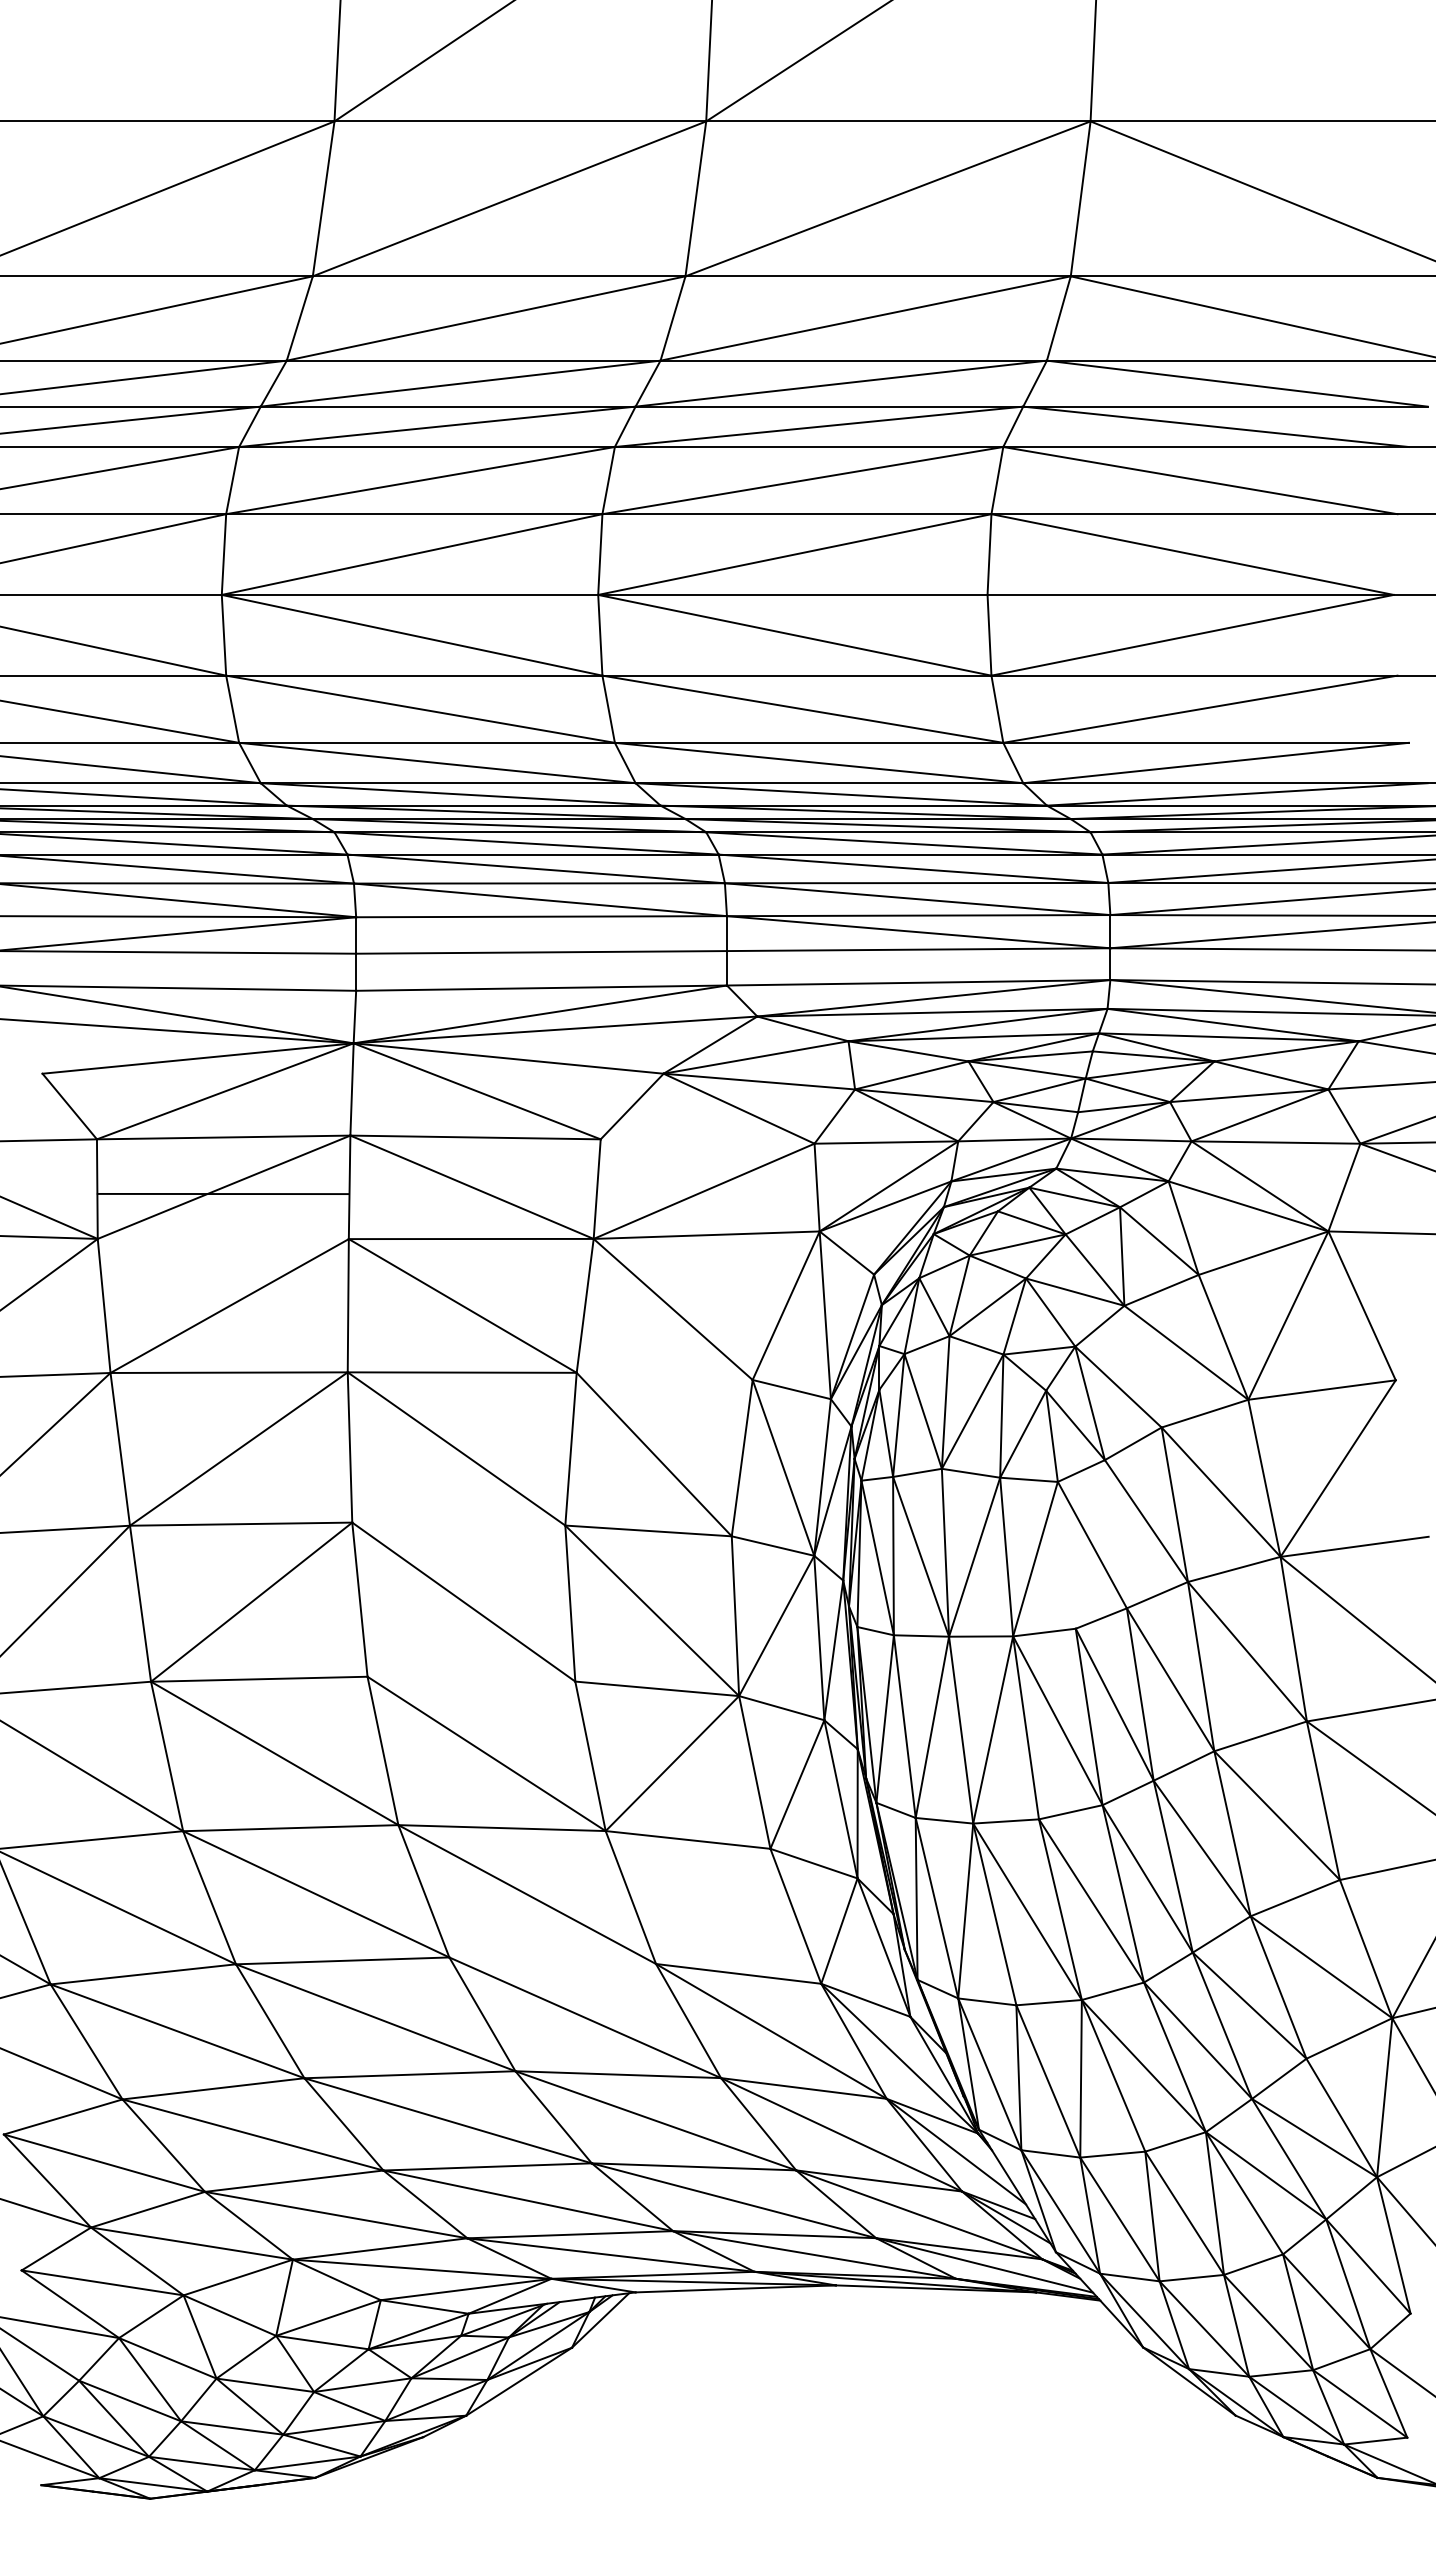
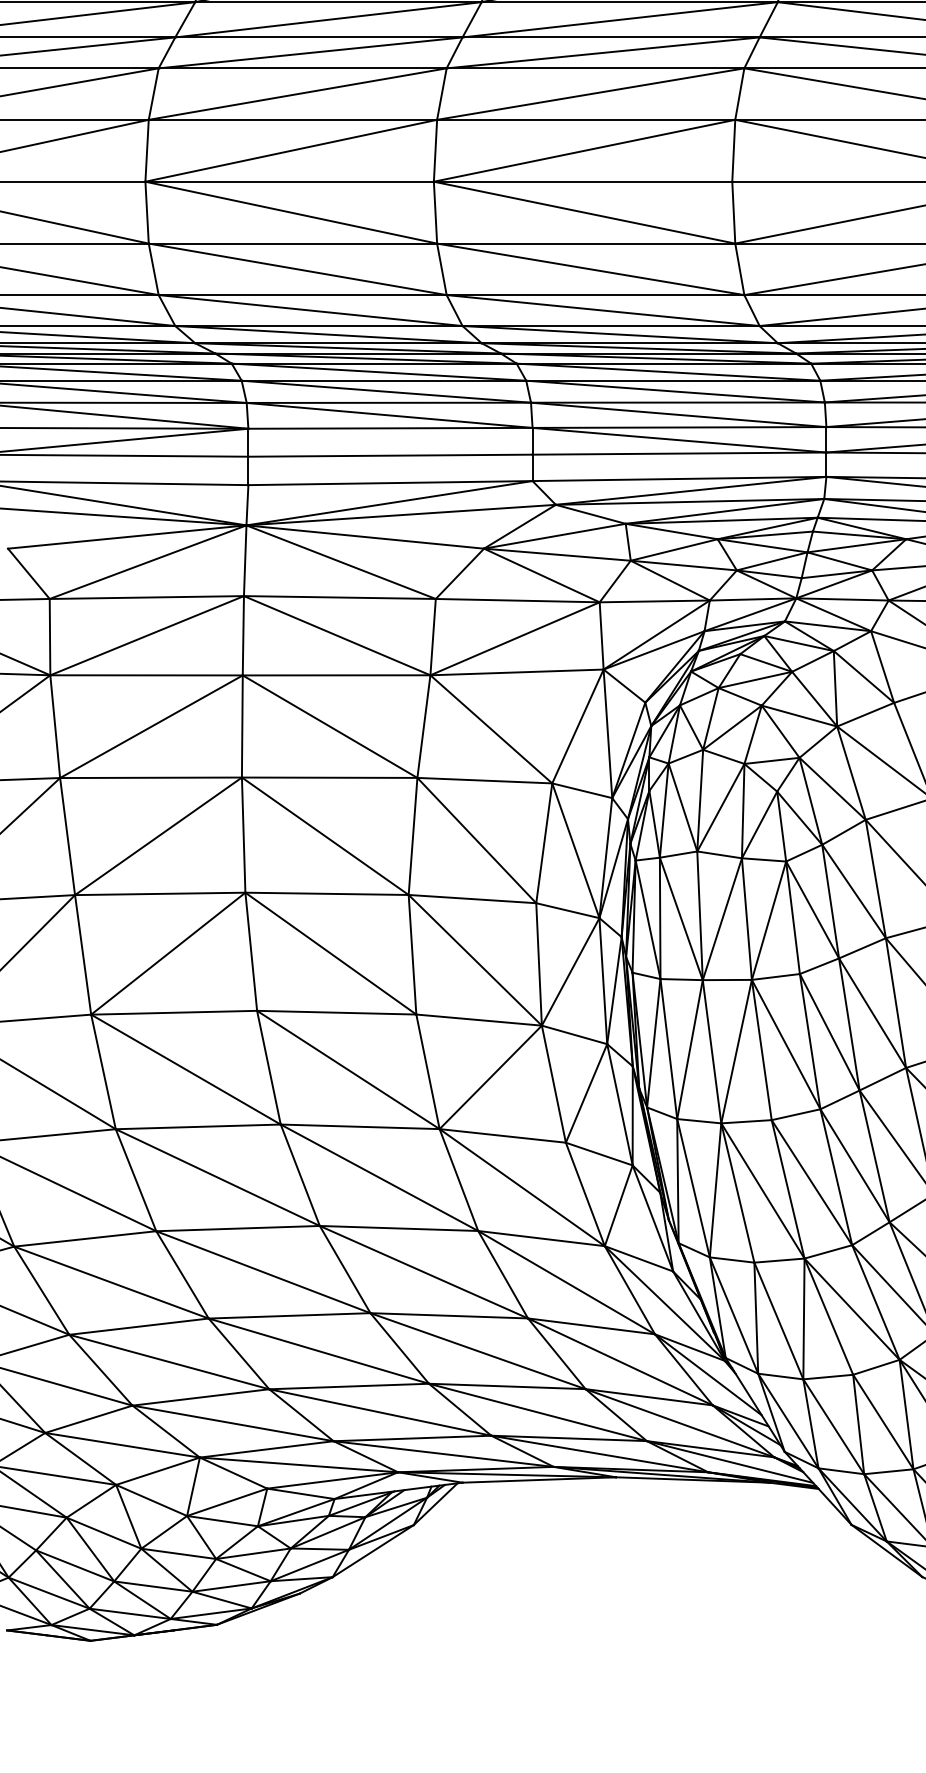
line: (707, 1141) -> (517, 600), added
line: (222, 1193) -> (145, 674), moved
line: (1142, 1366) -> (851, 773), added
line: (664, 1376) -> (484, 780), added
line: (458, 1523) -> (326, 893), added
line: (1115, 1534) -> (830, 901), added
line: (1066, 1554) -> (792, 917), added
line: (471, 1678) -> (336, 1012), added
line: (713, 1907) -> (522, 1187), added
line: (552, 1960) -> (398, 1228), added

